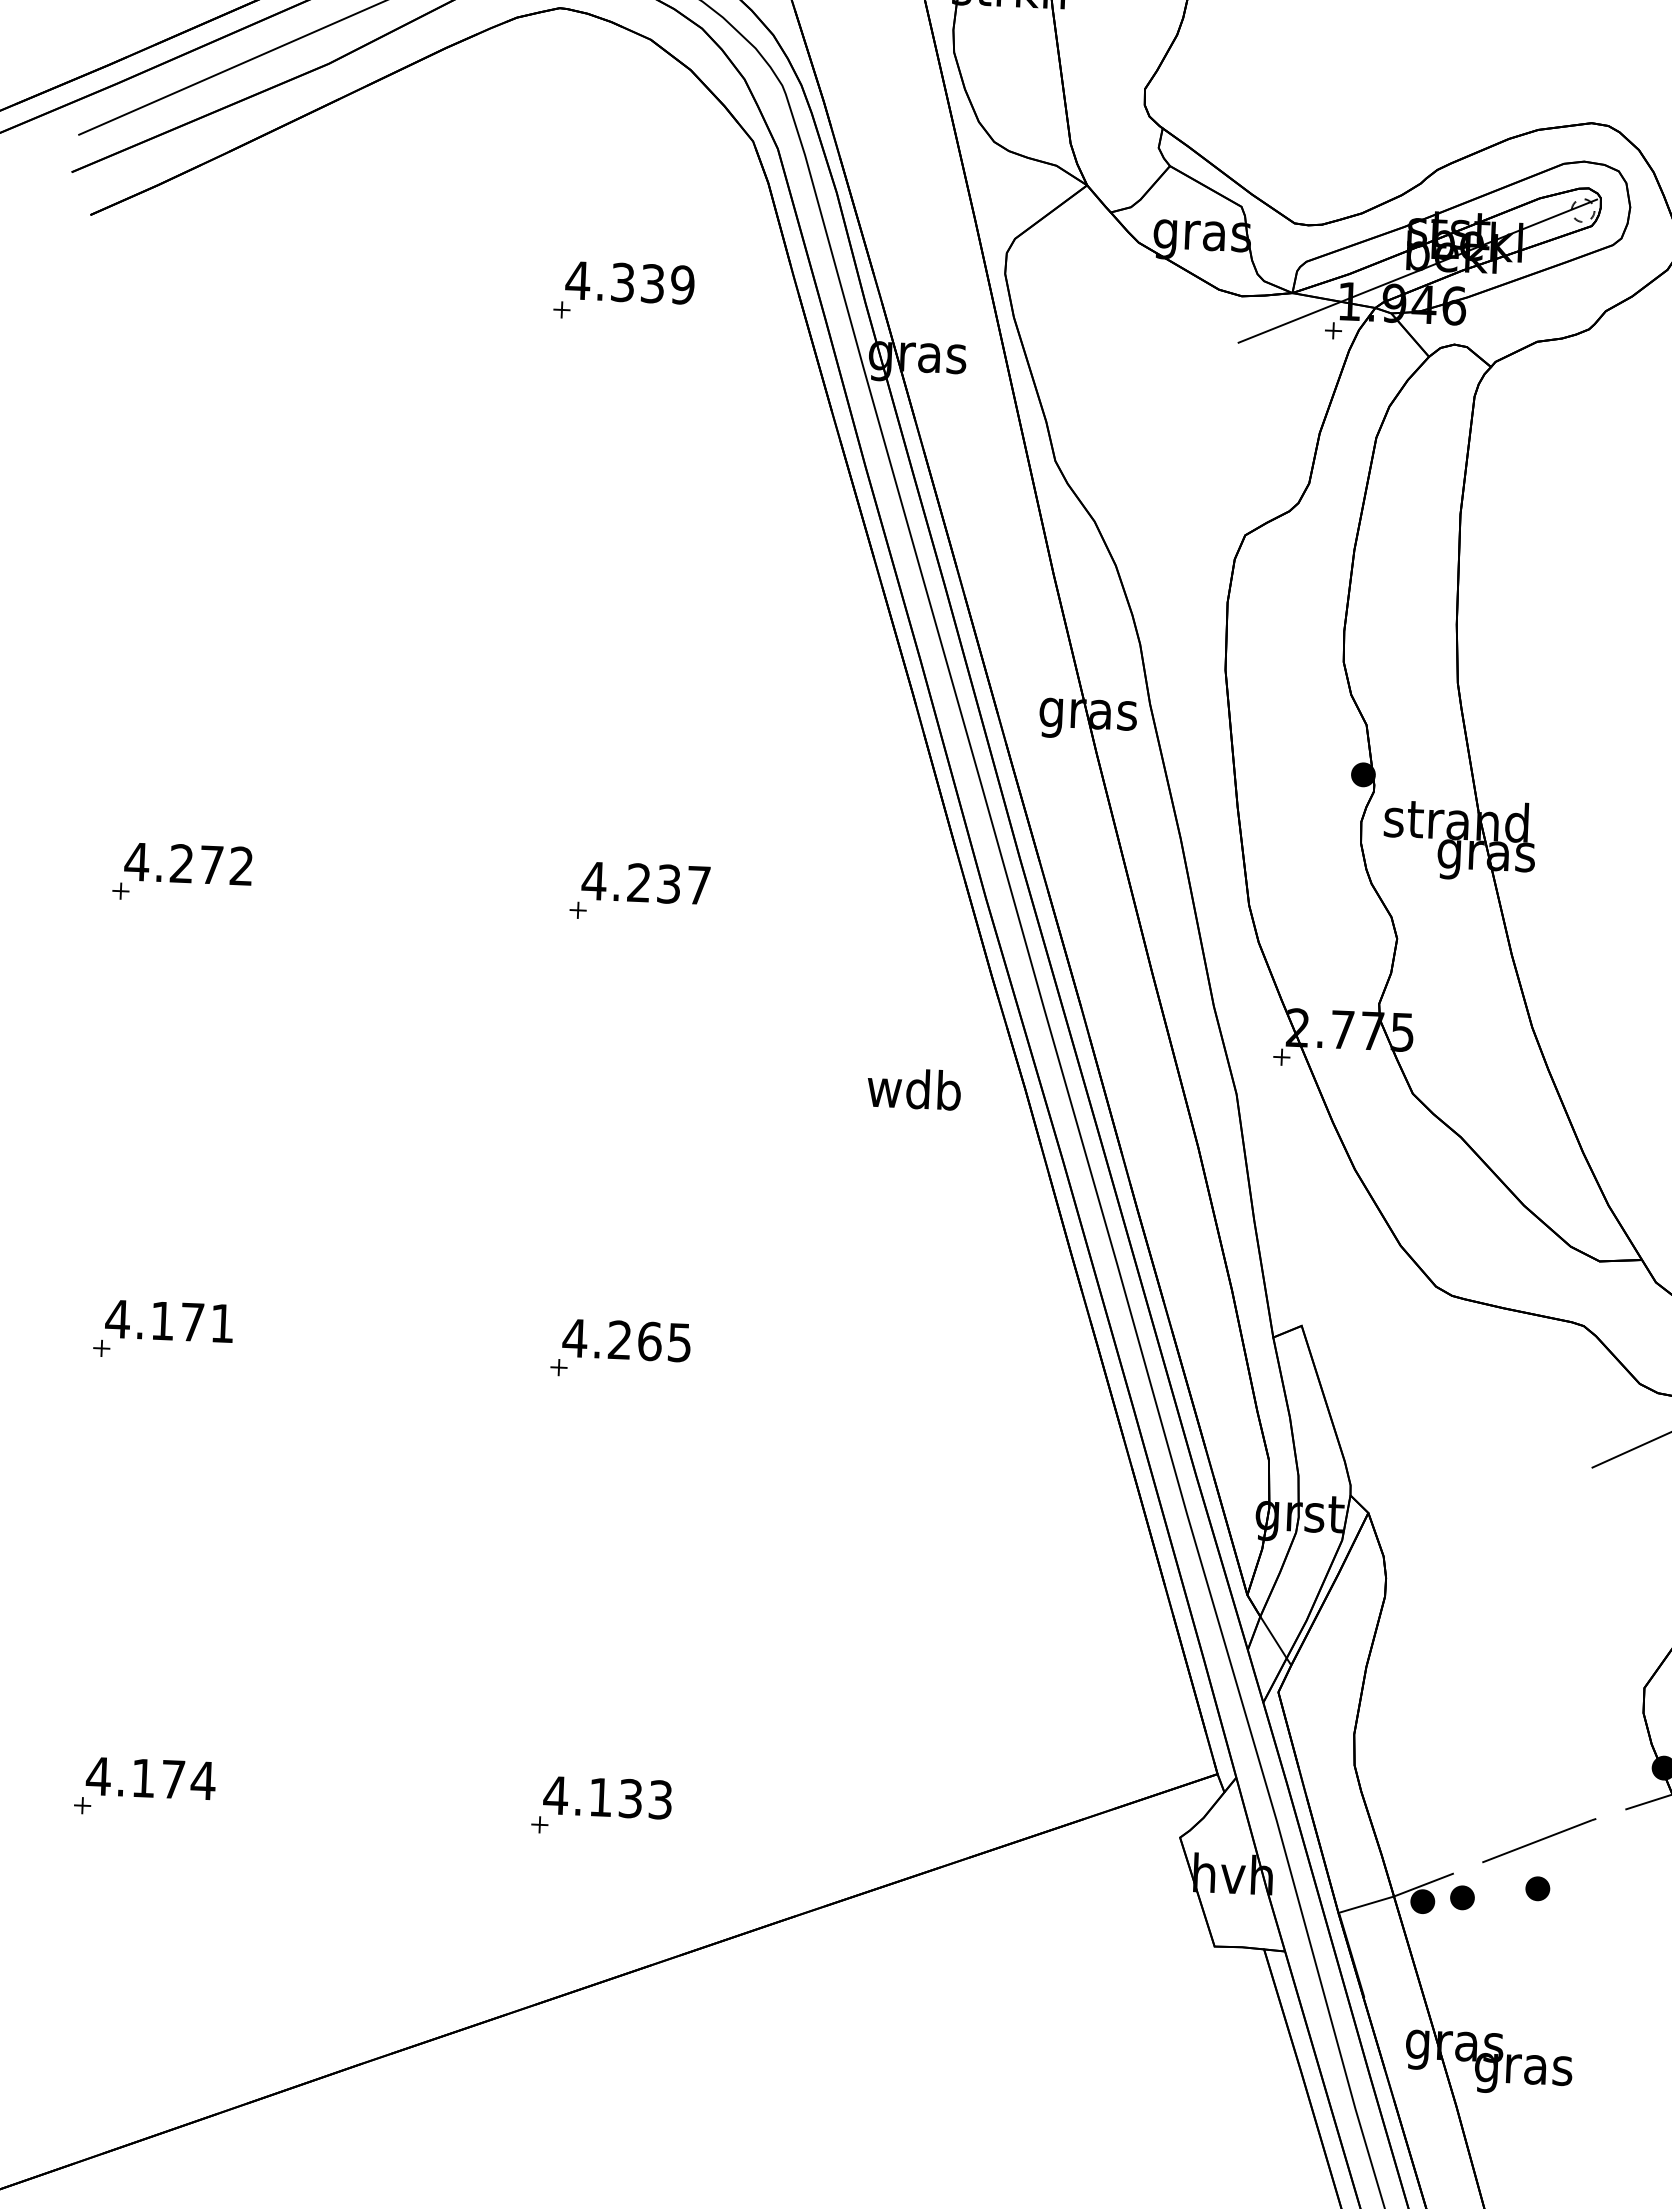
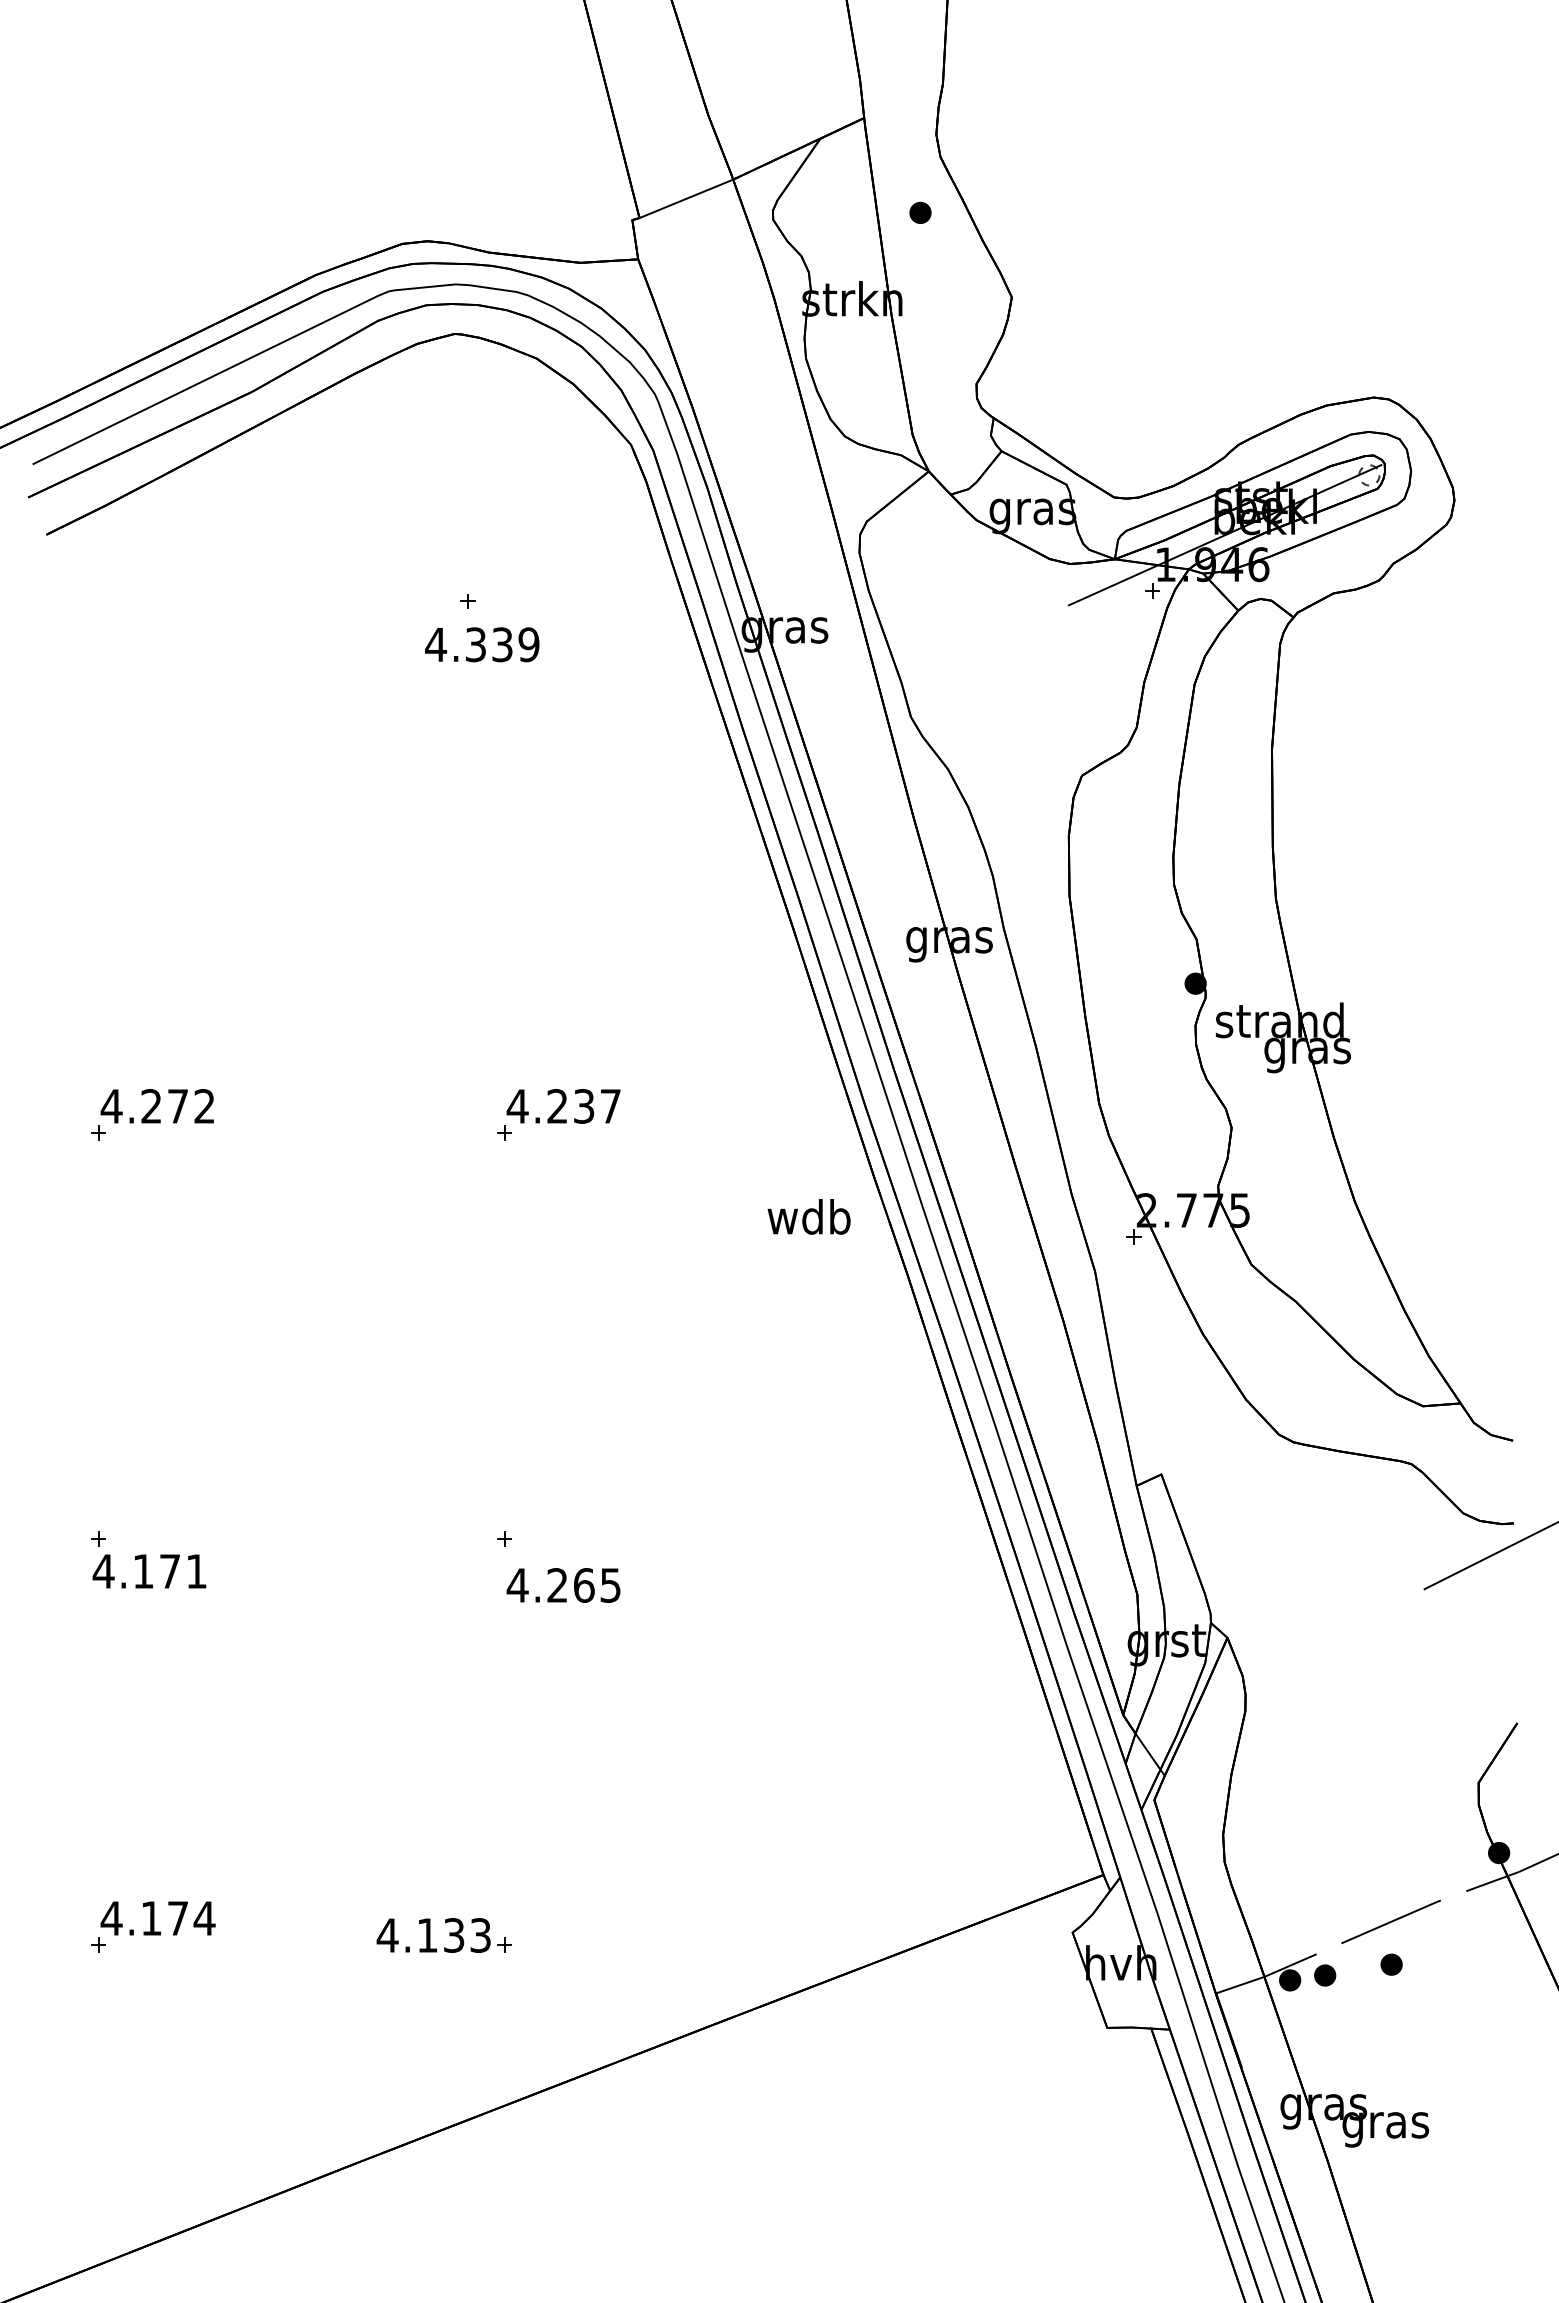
text: (630, 282) -> (482, 644), moved
text: (913, 1088) -> (808, 1216), moved
text: (169, 1321) -> (149, 1571), moved
text: (626, 1340) -> (563, 1585), moved
text: (607, 1797) -> (433, 1935), moved

